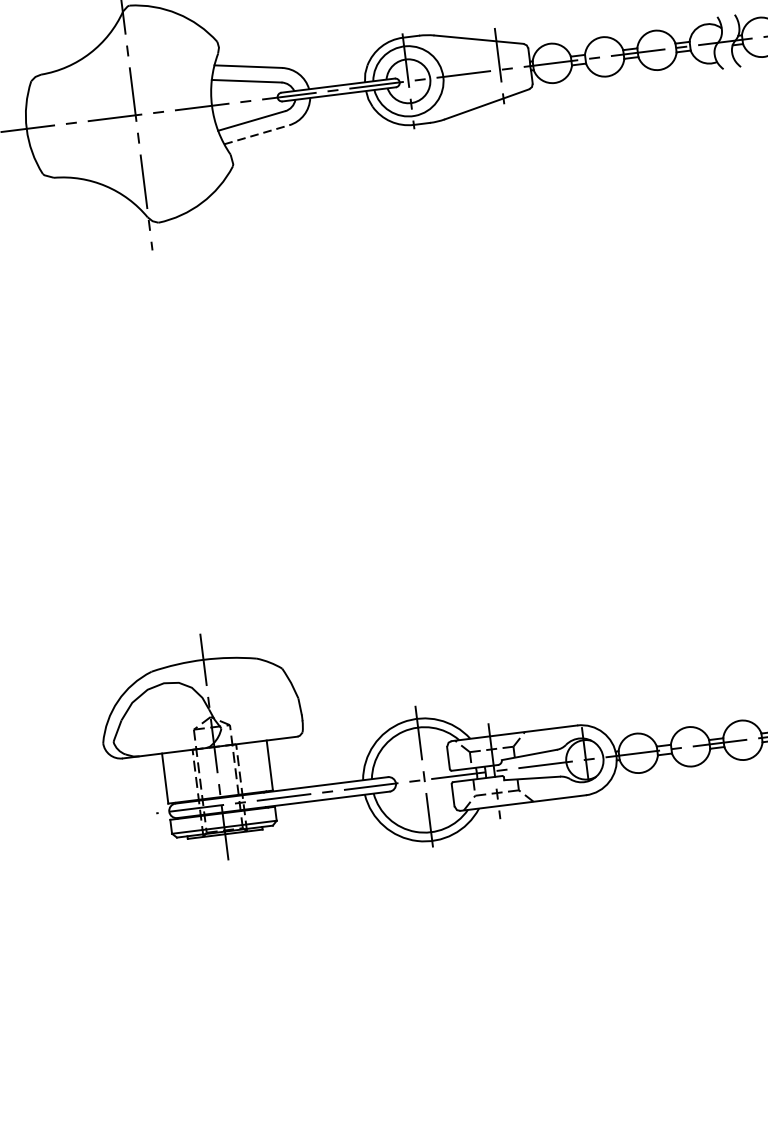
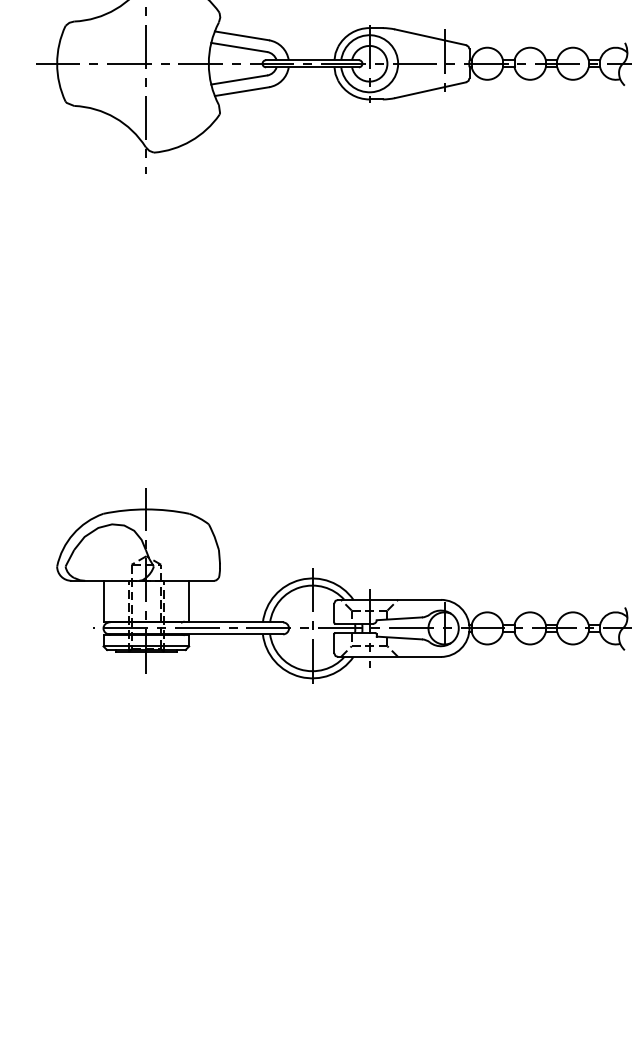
line: (257, 134) -> (242, 91), dashed -> solid

